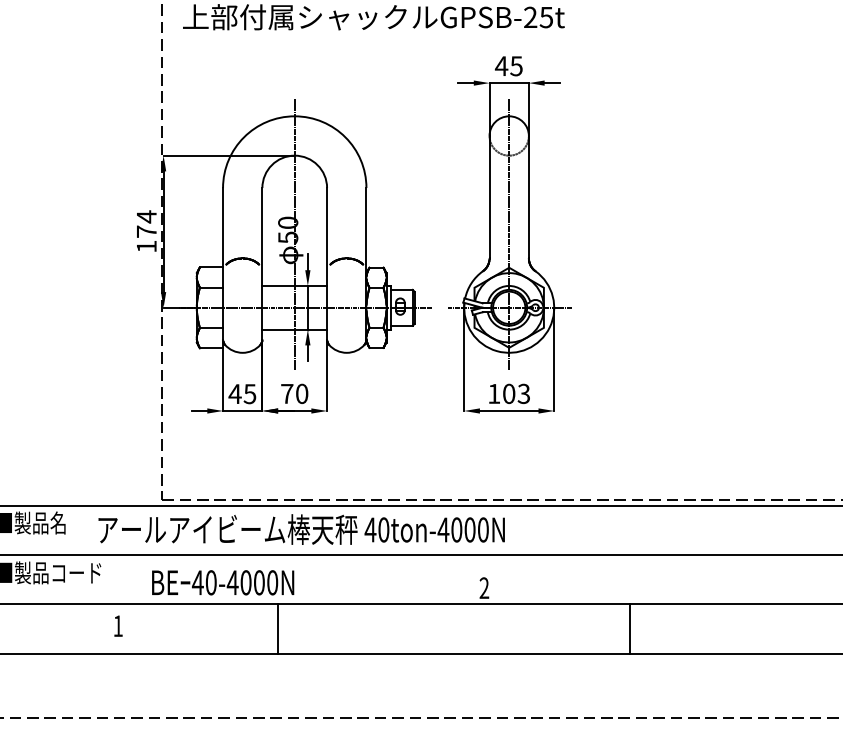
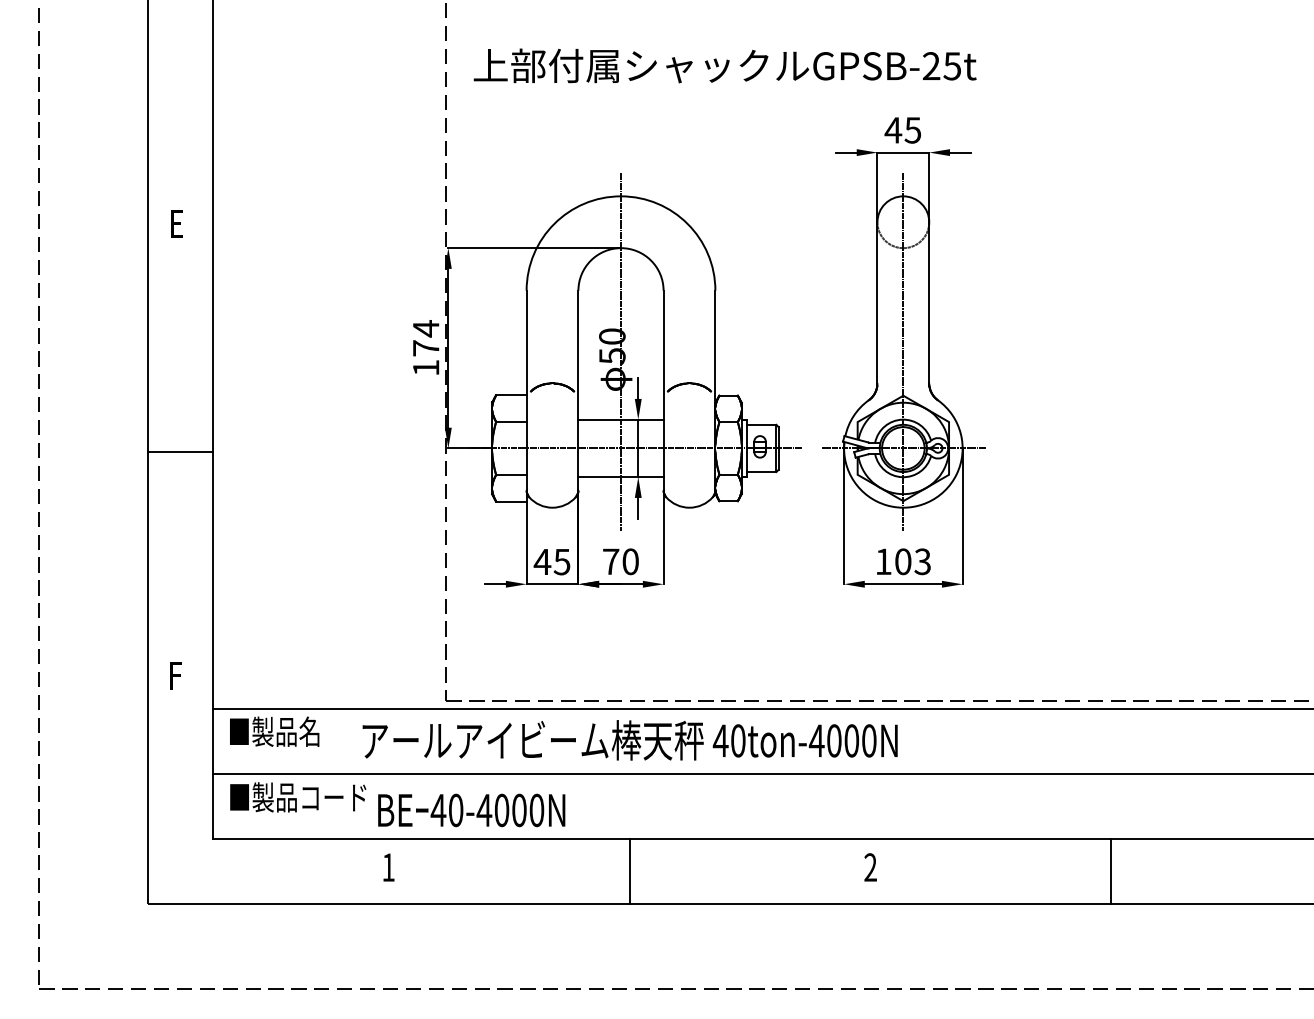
text: (222, 582) -> (471, 810), moved
text: (484, 588) -> (870, 867), moved
line: (277, 628) -> (629, 870), moved
line: (630, 628) -> (1111, 870), moved

